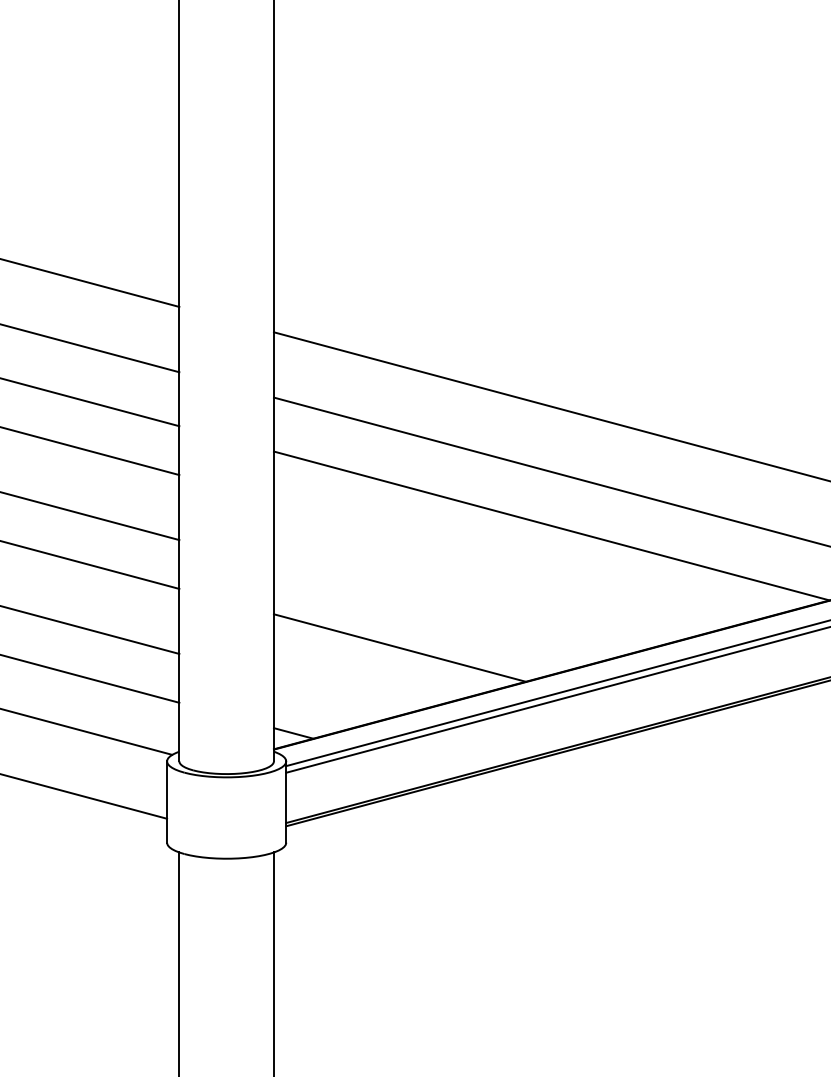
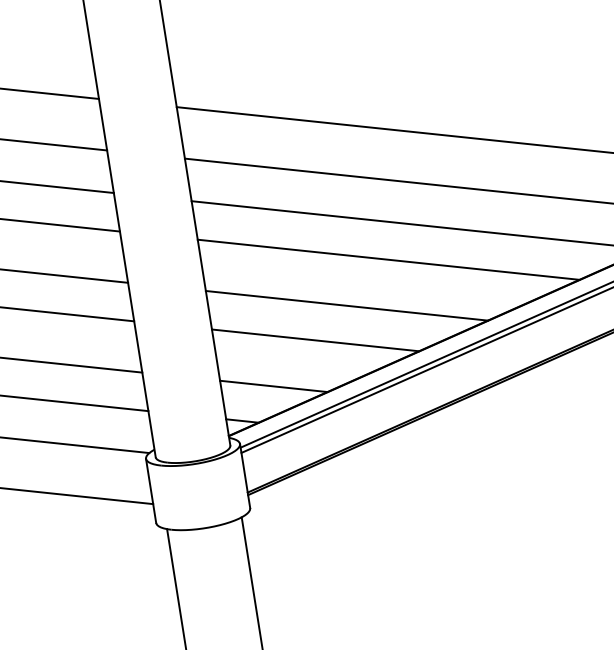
line: (505, 562) -> (388, 259), added
line: (445, 611) -> (346, 305), added
line: (338, 696) -> (273, 386), added

